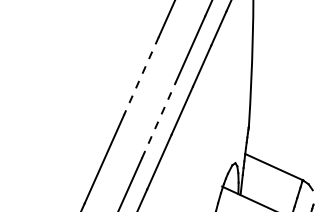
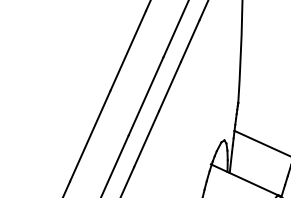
line: (141, 76) -> (128, 51), dashed -> solid
line: (158, 120) -> (145, 96), dashed -> solid

